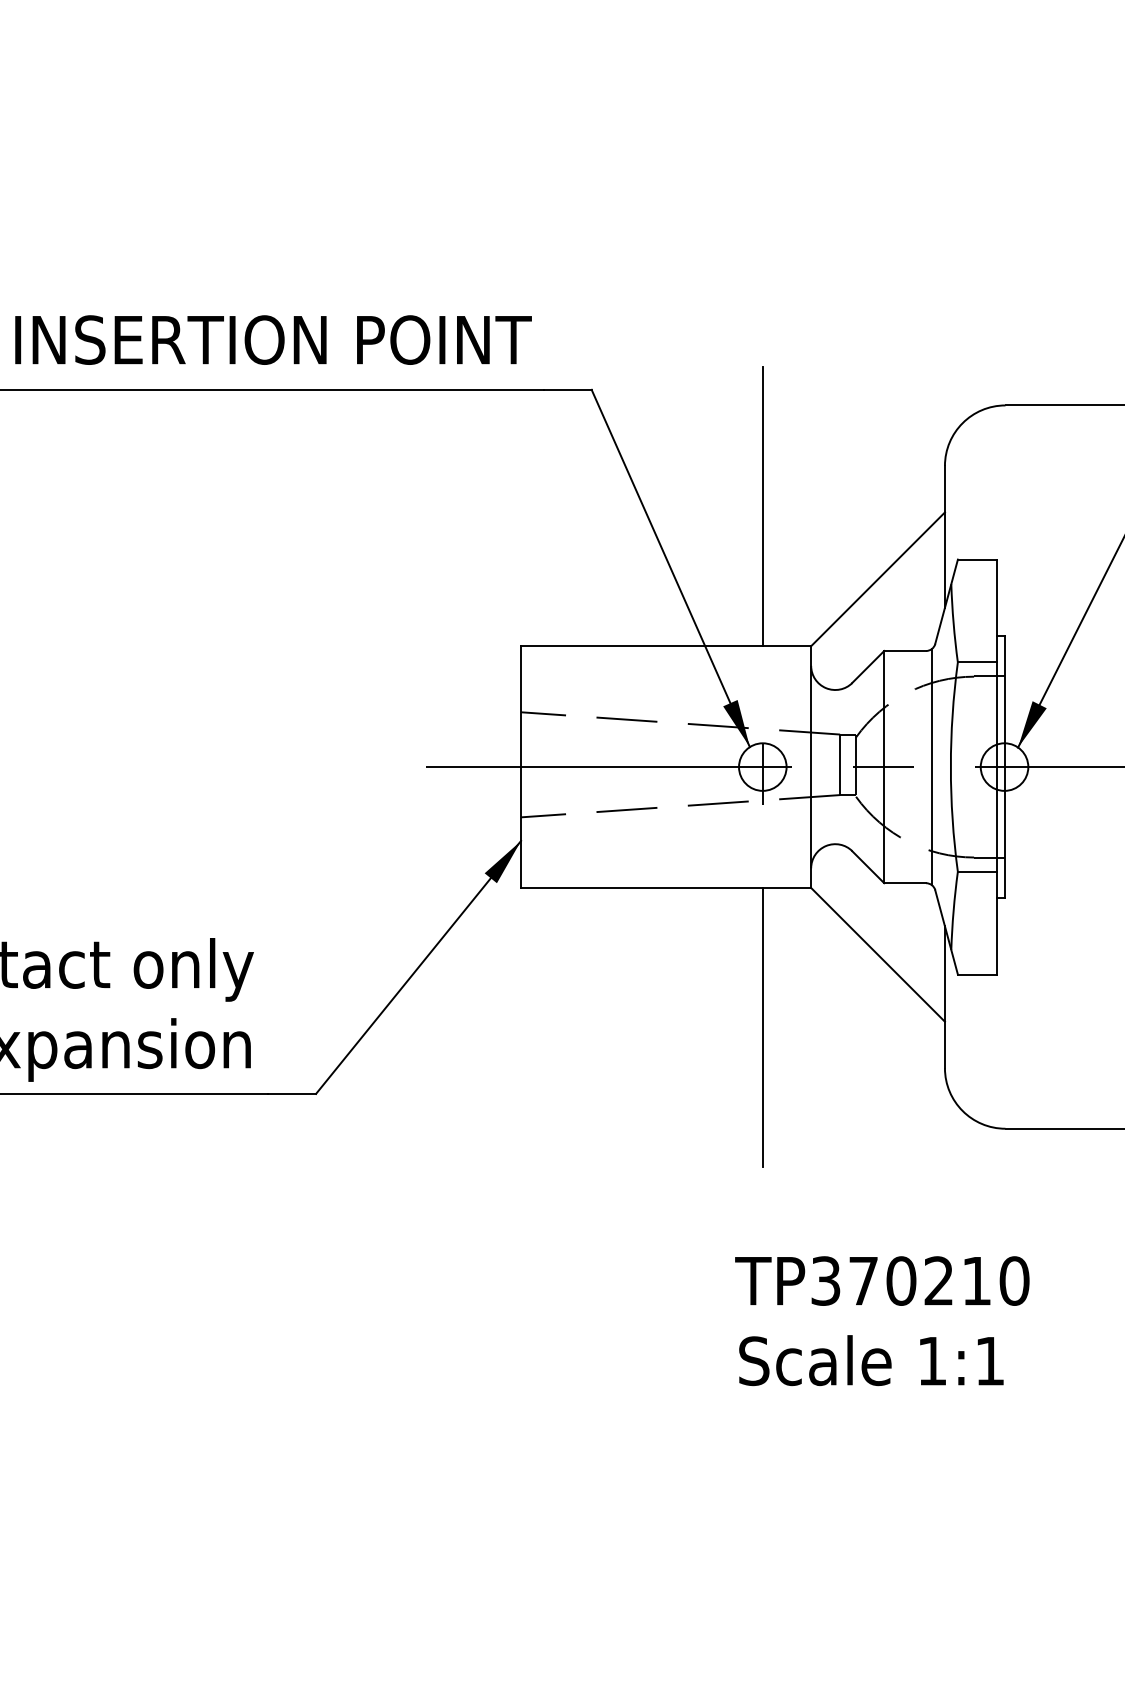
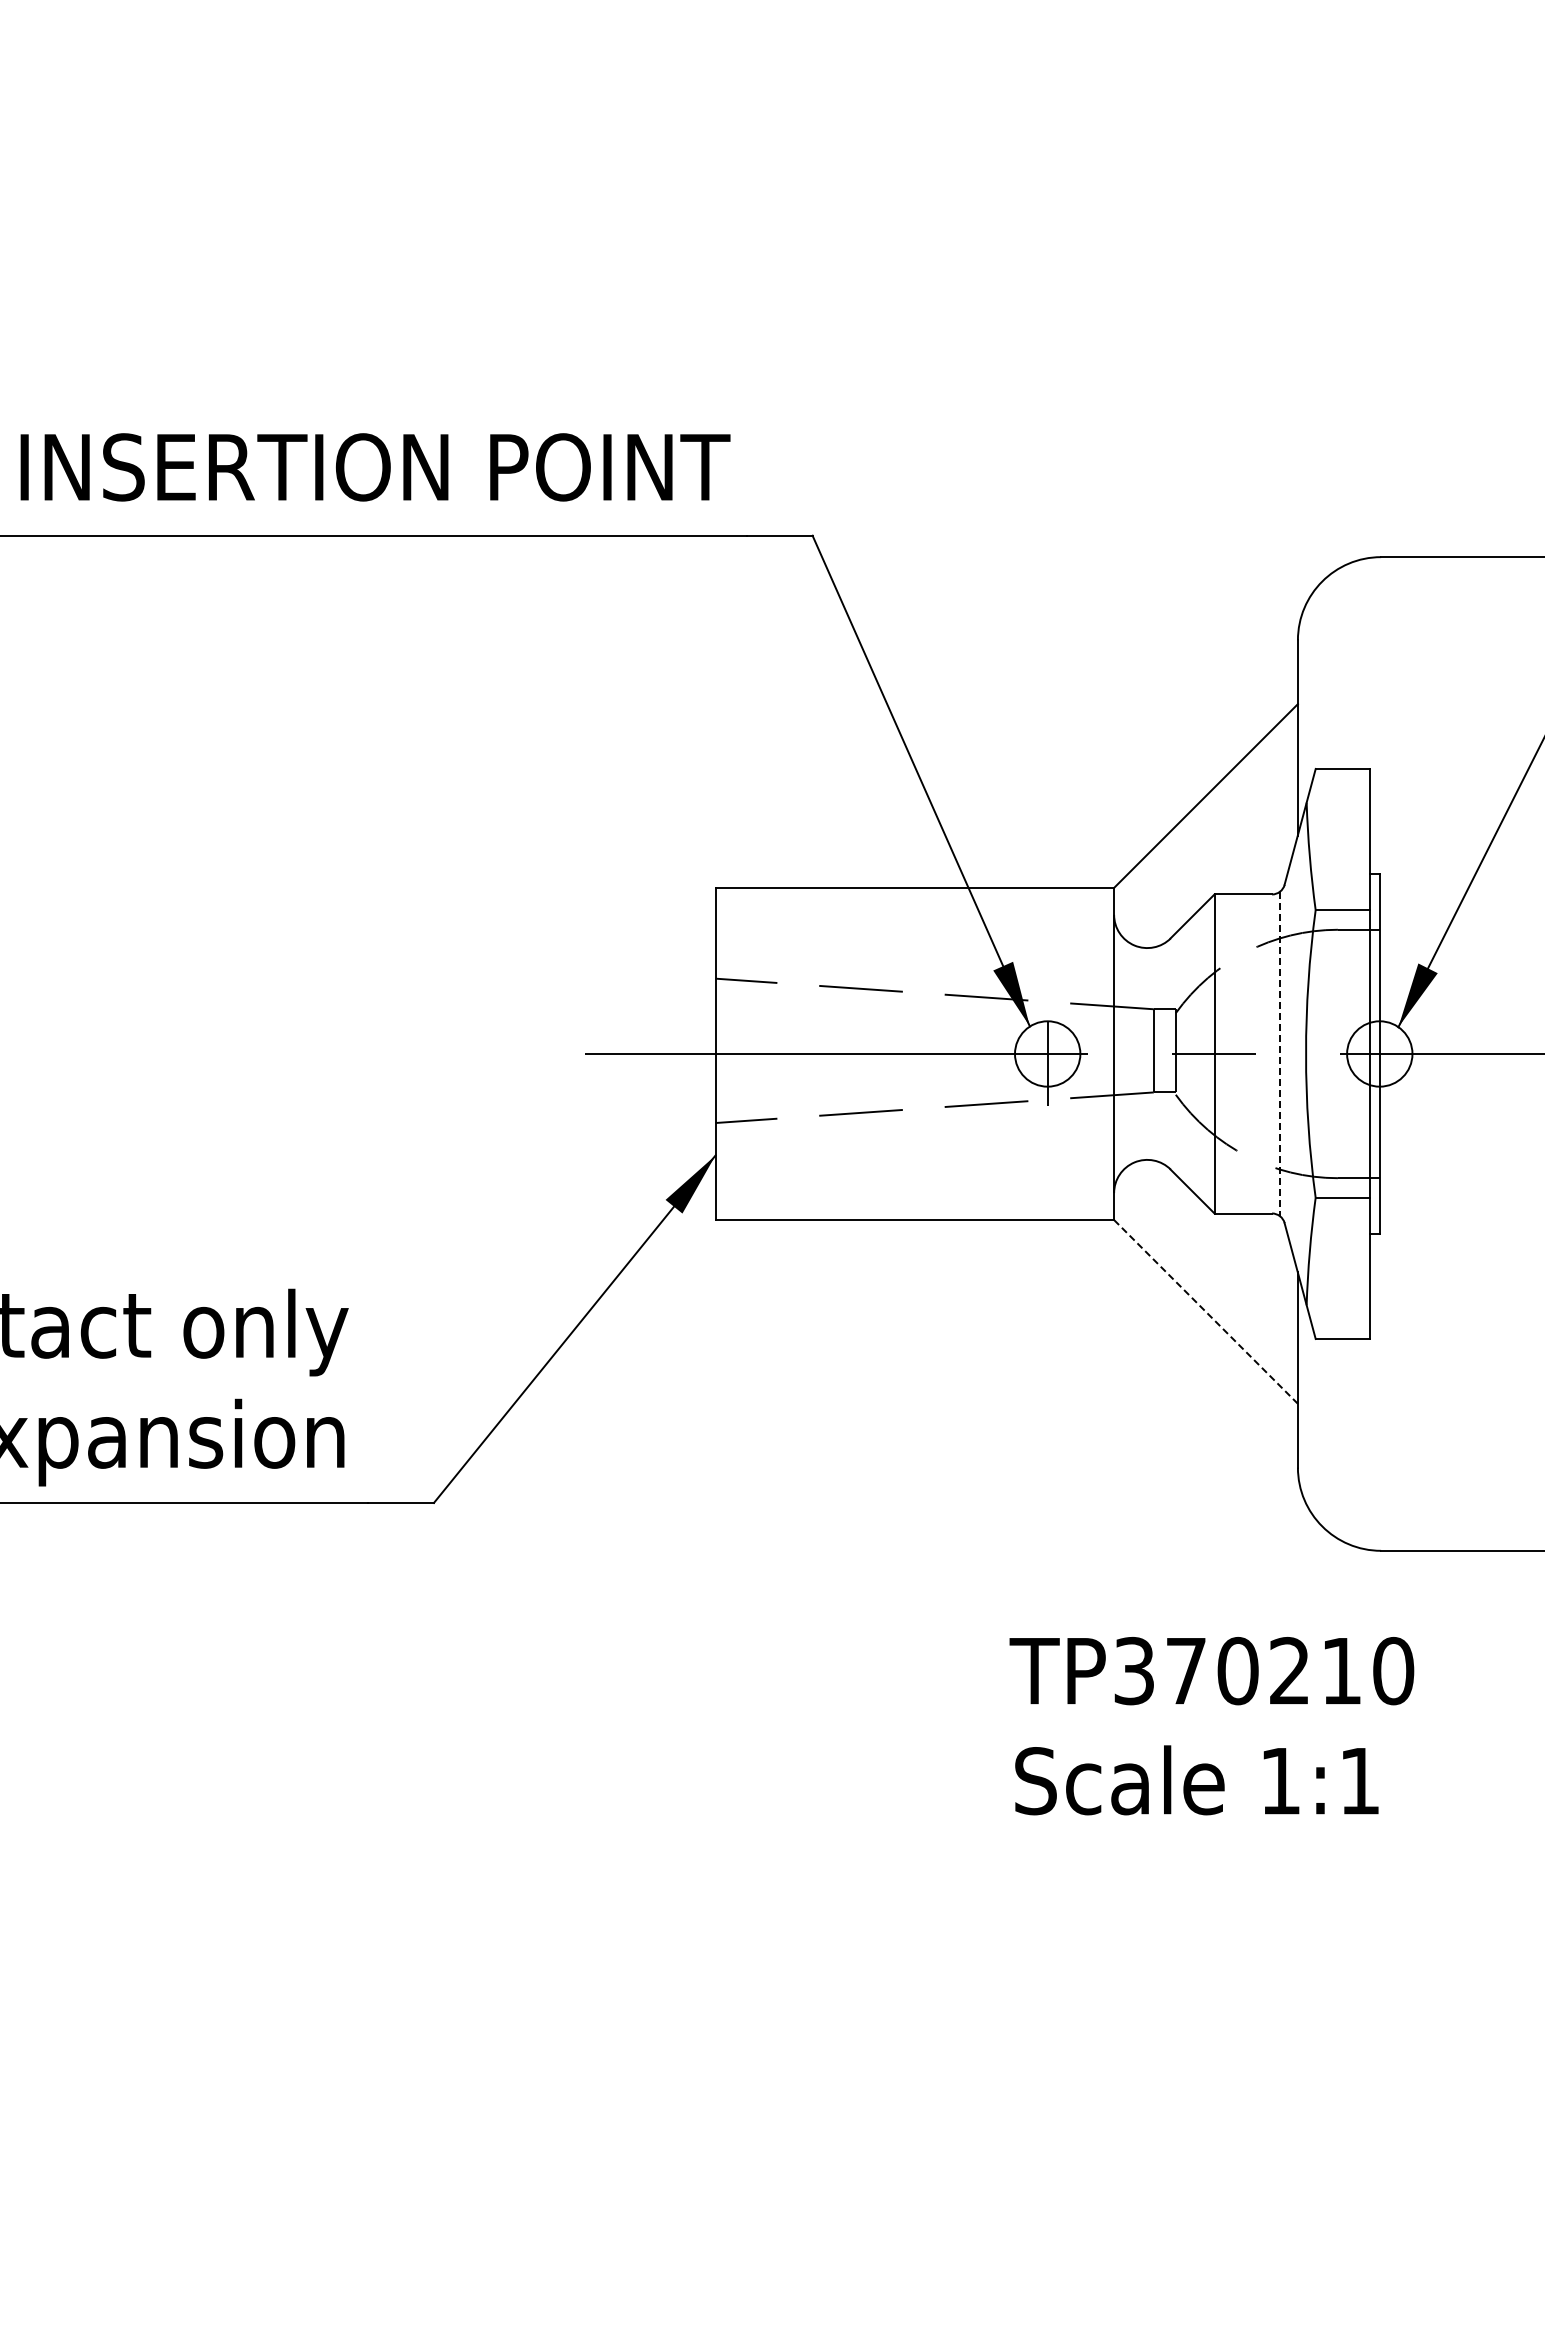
line: (762, 506) -> (1047, 695), removed
line: (931, 767) -> (1279, 1054), solid -> dashed
line: (878, 954) -> (1206, 1311), solid -> dashed
line: (762, 1027) -> (1047, 1411), removed
text: (882, 1321) -> (1211, 1726), moved

